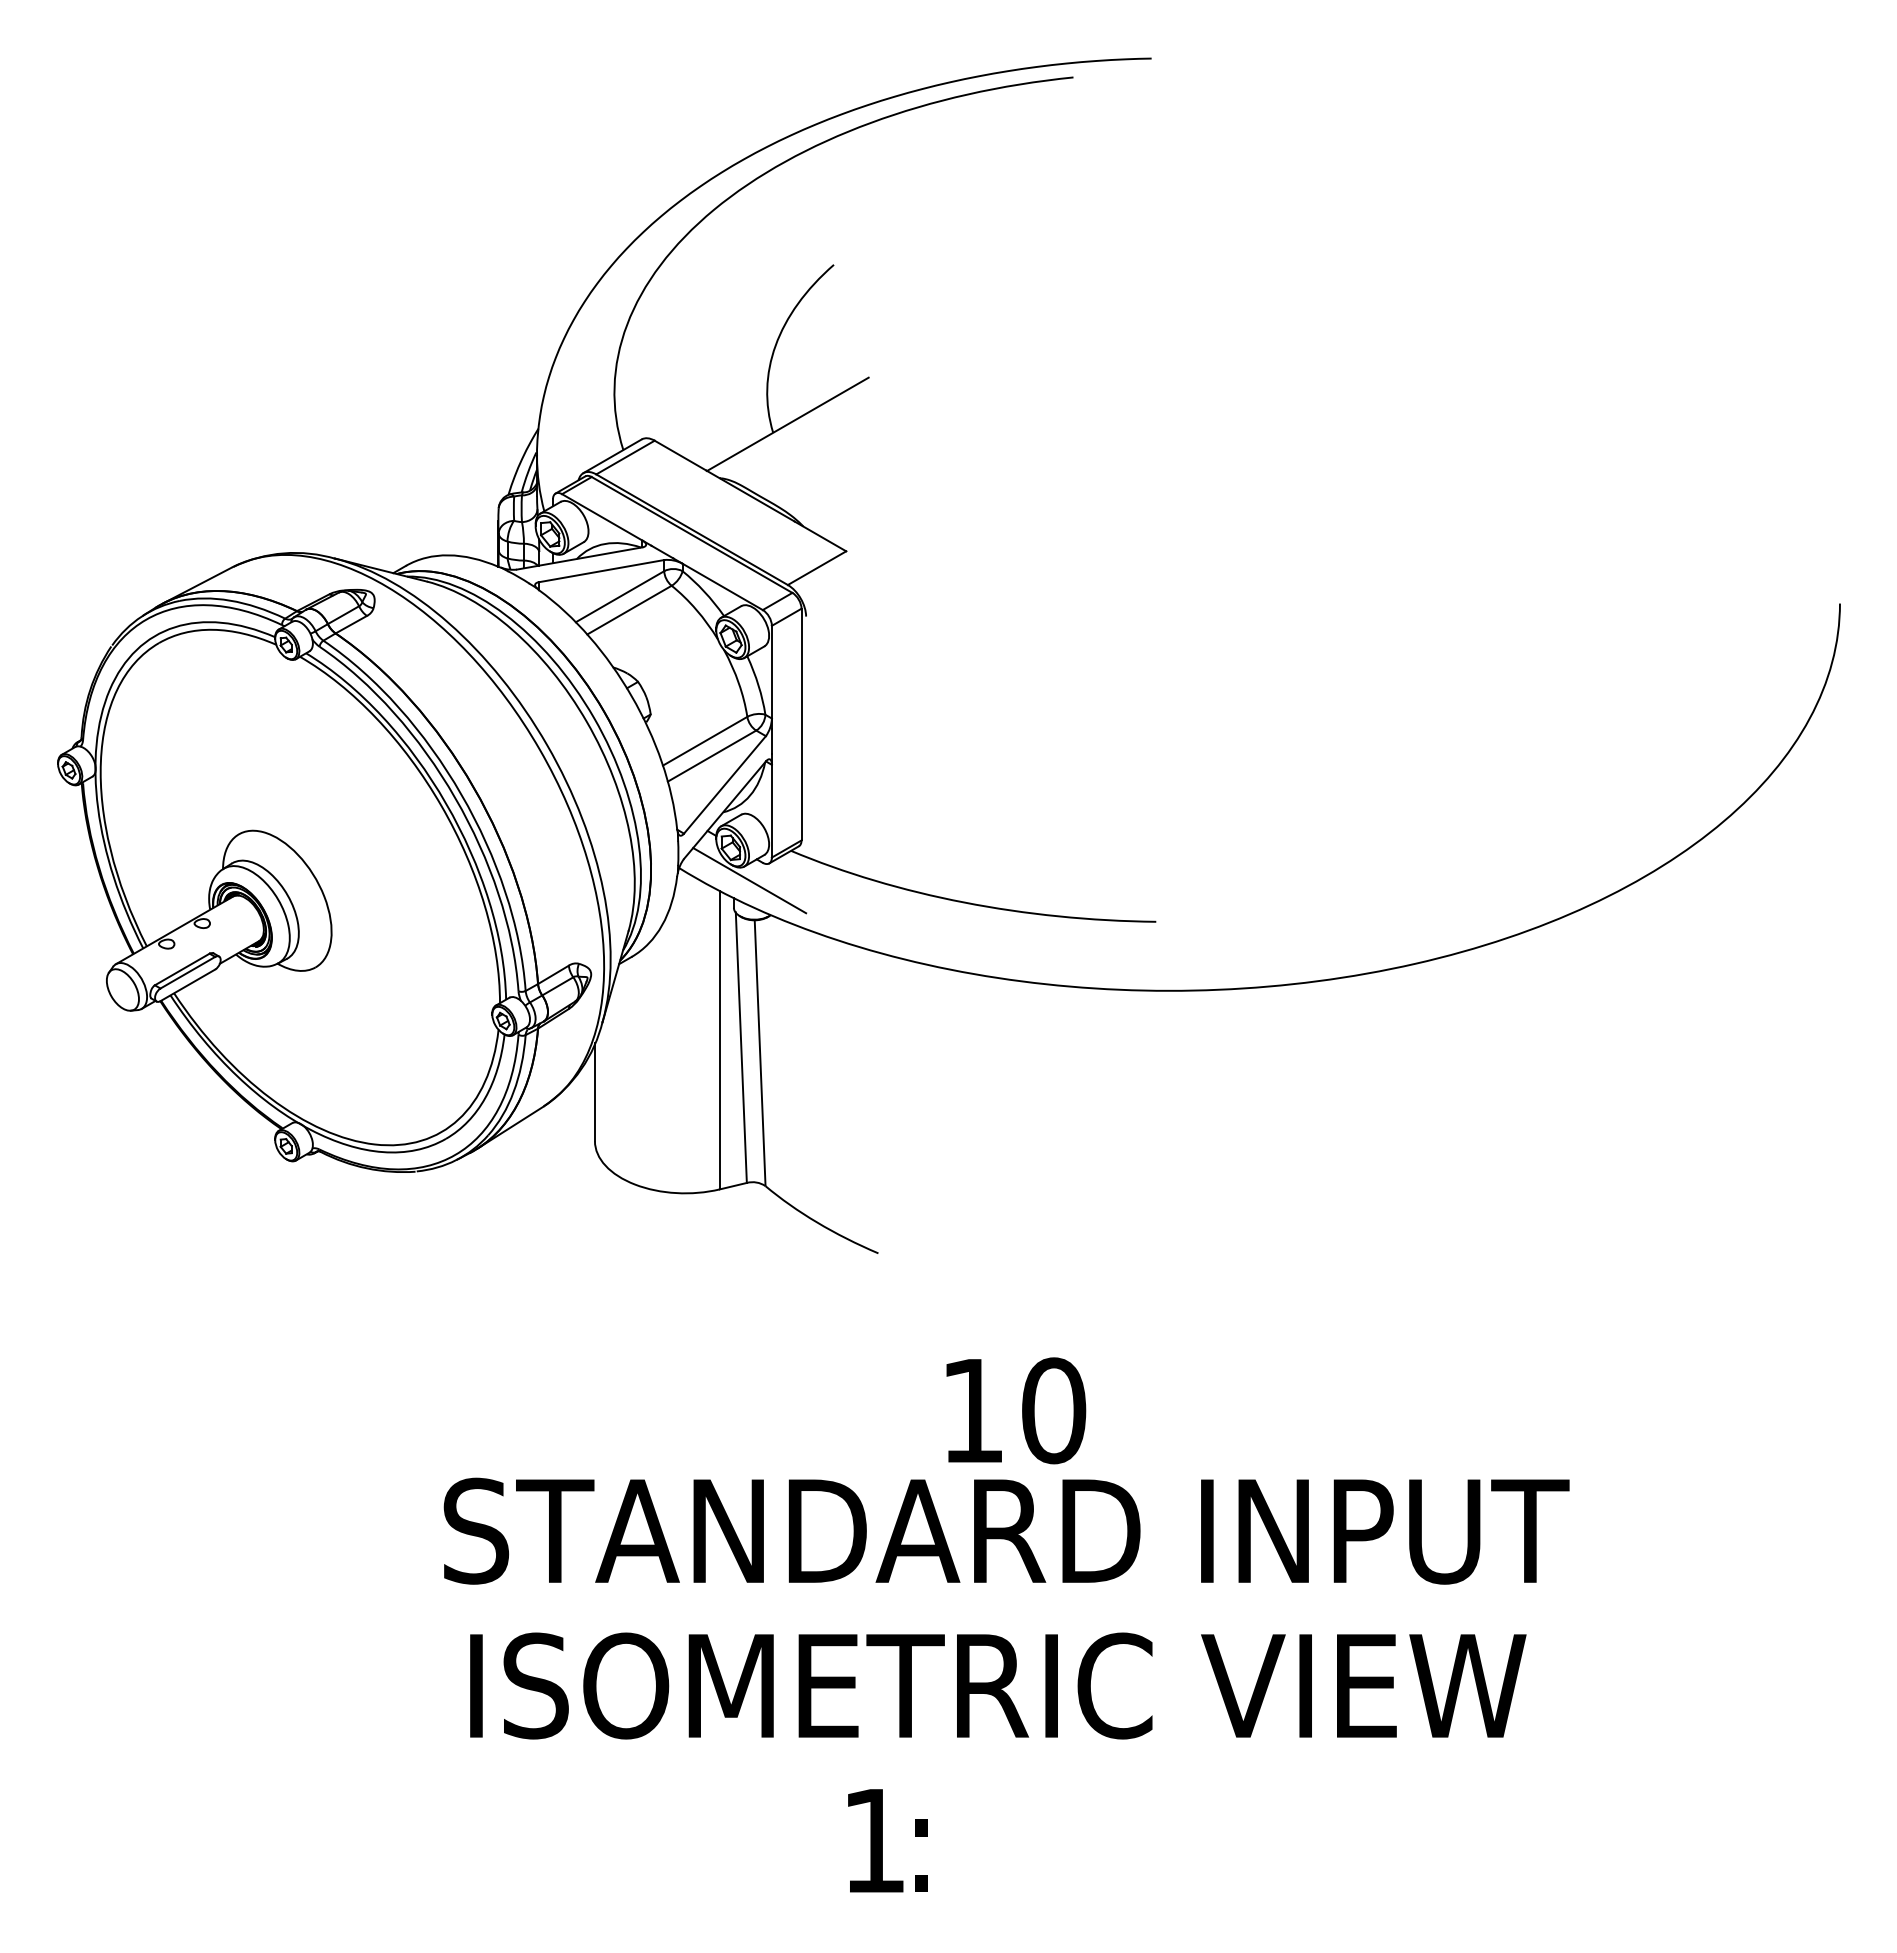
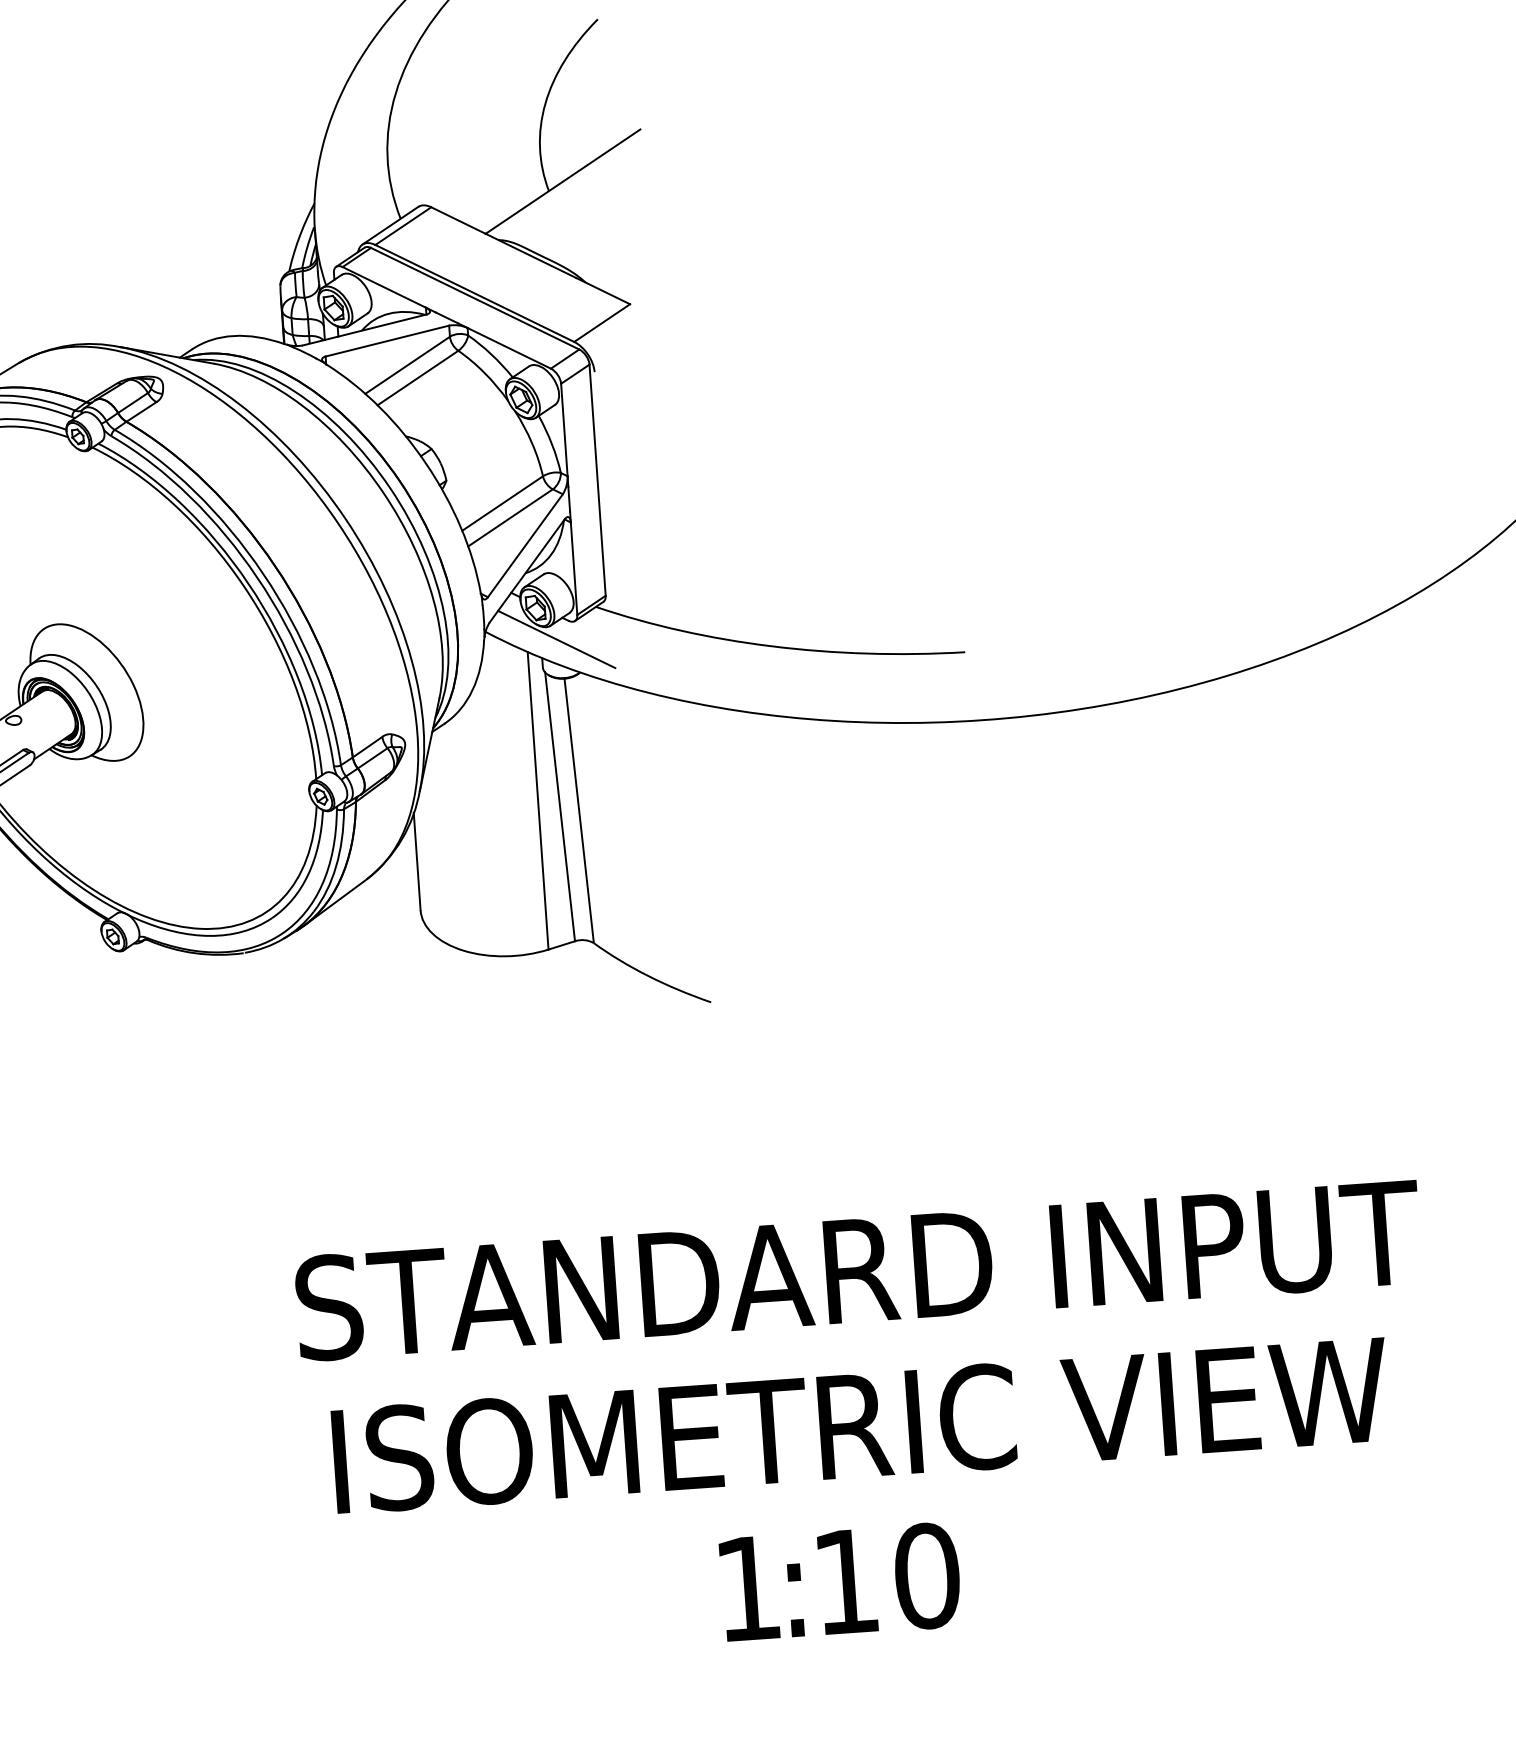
text: (1016, 1410) -> (889, 1578), moved

